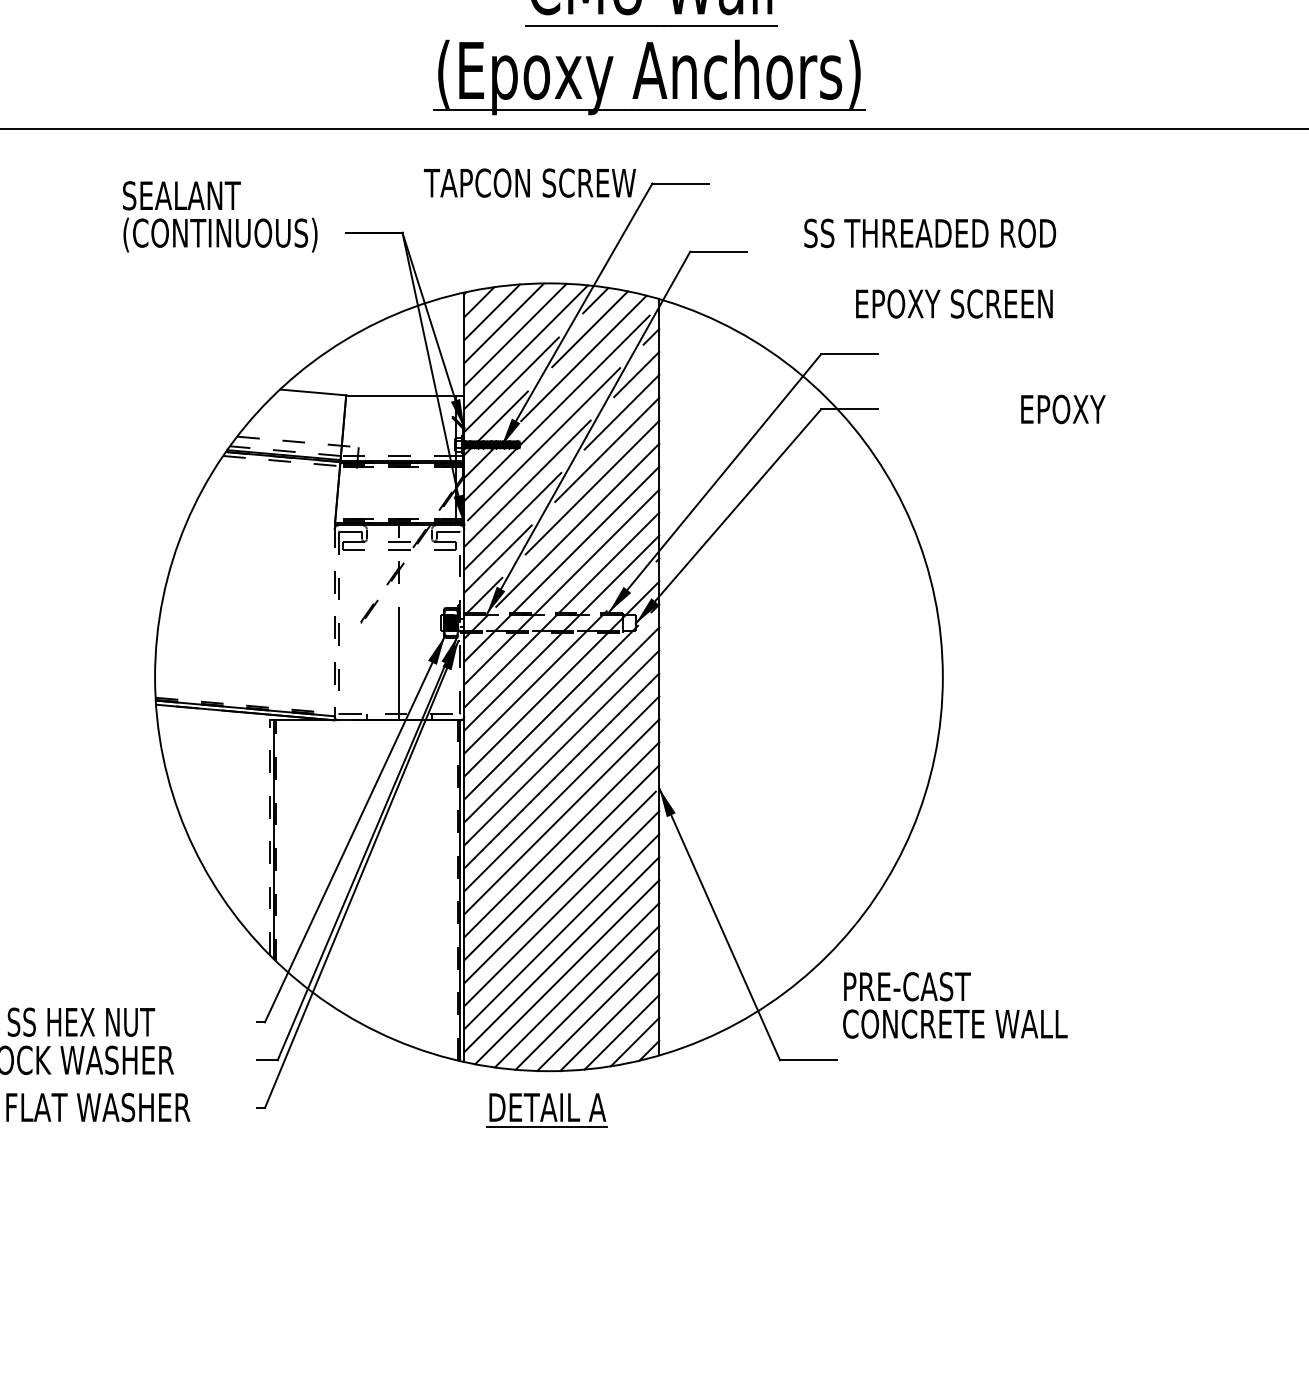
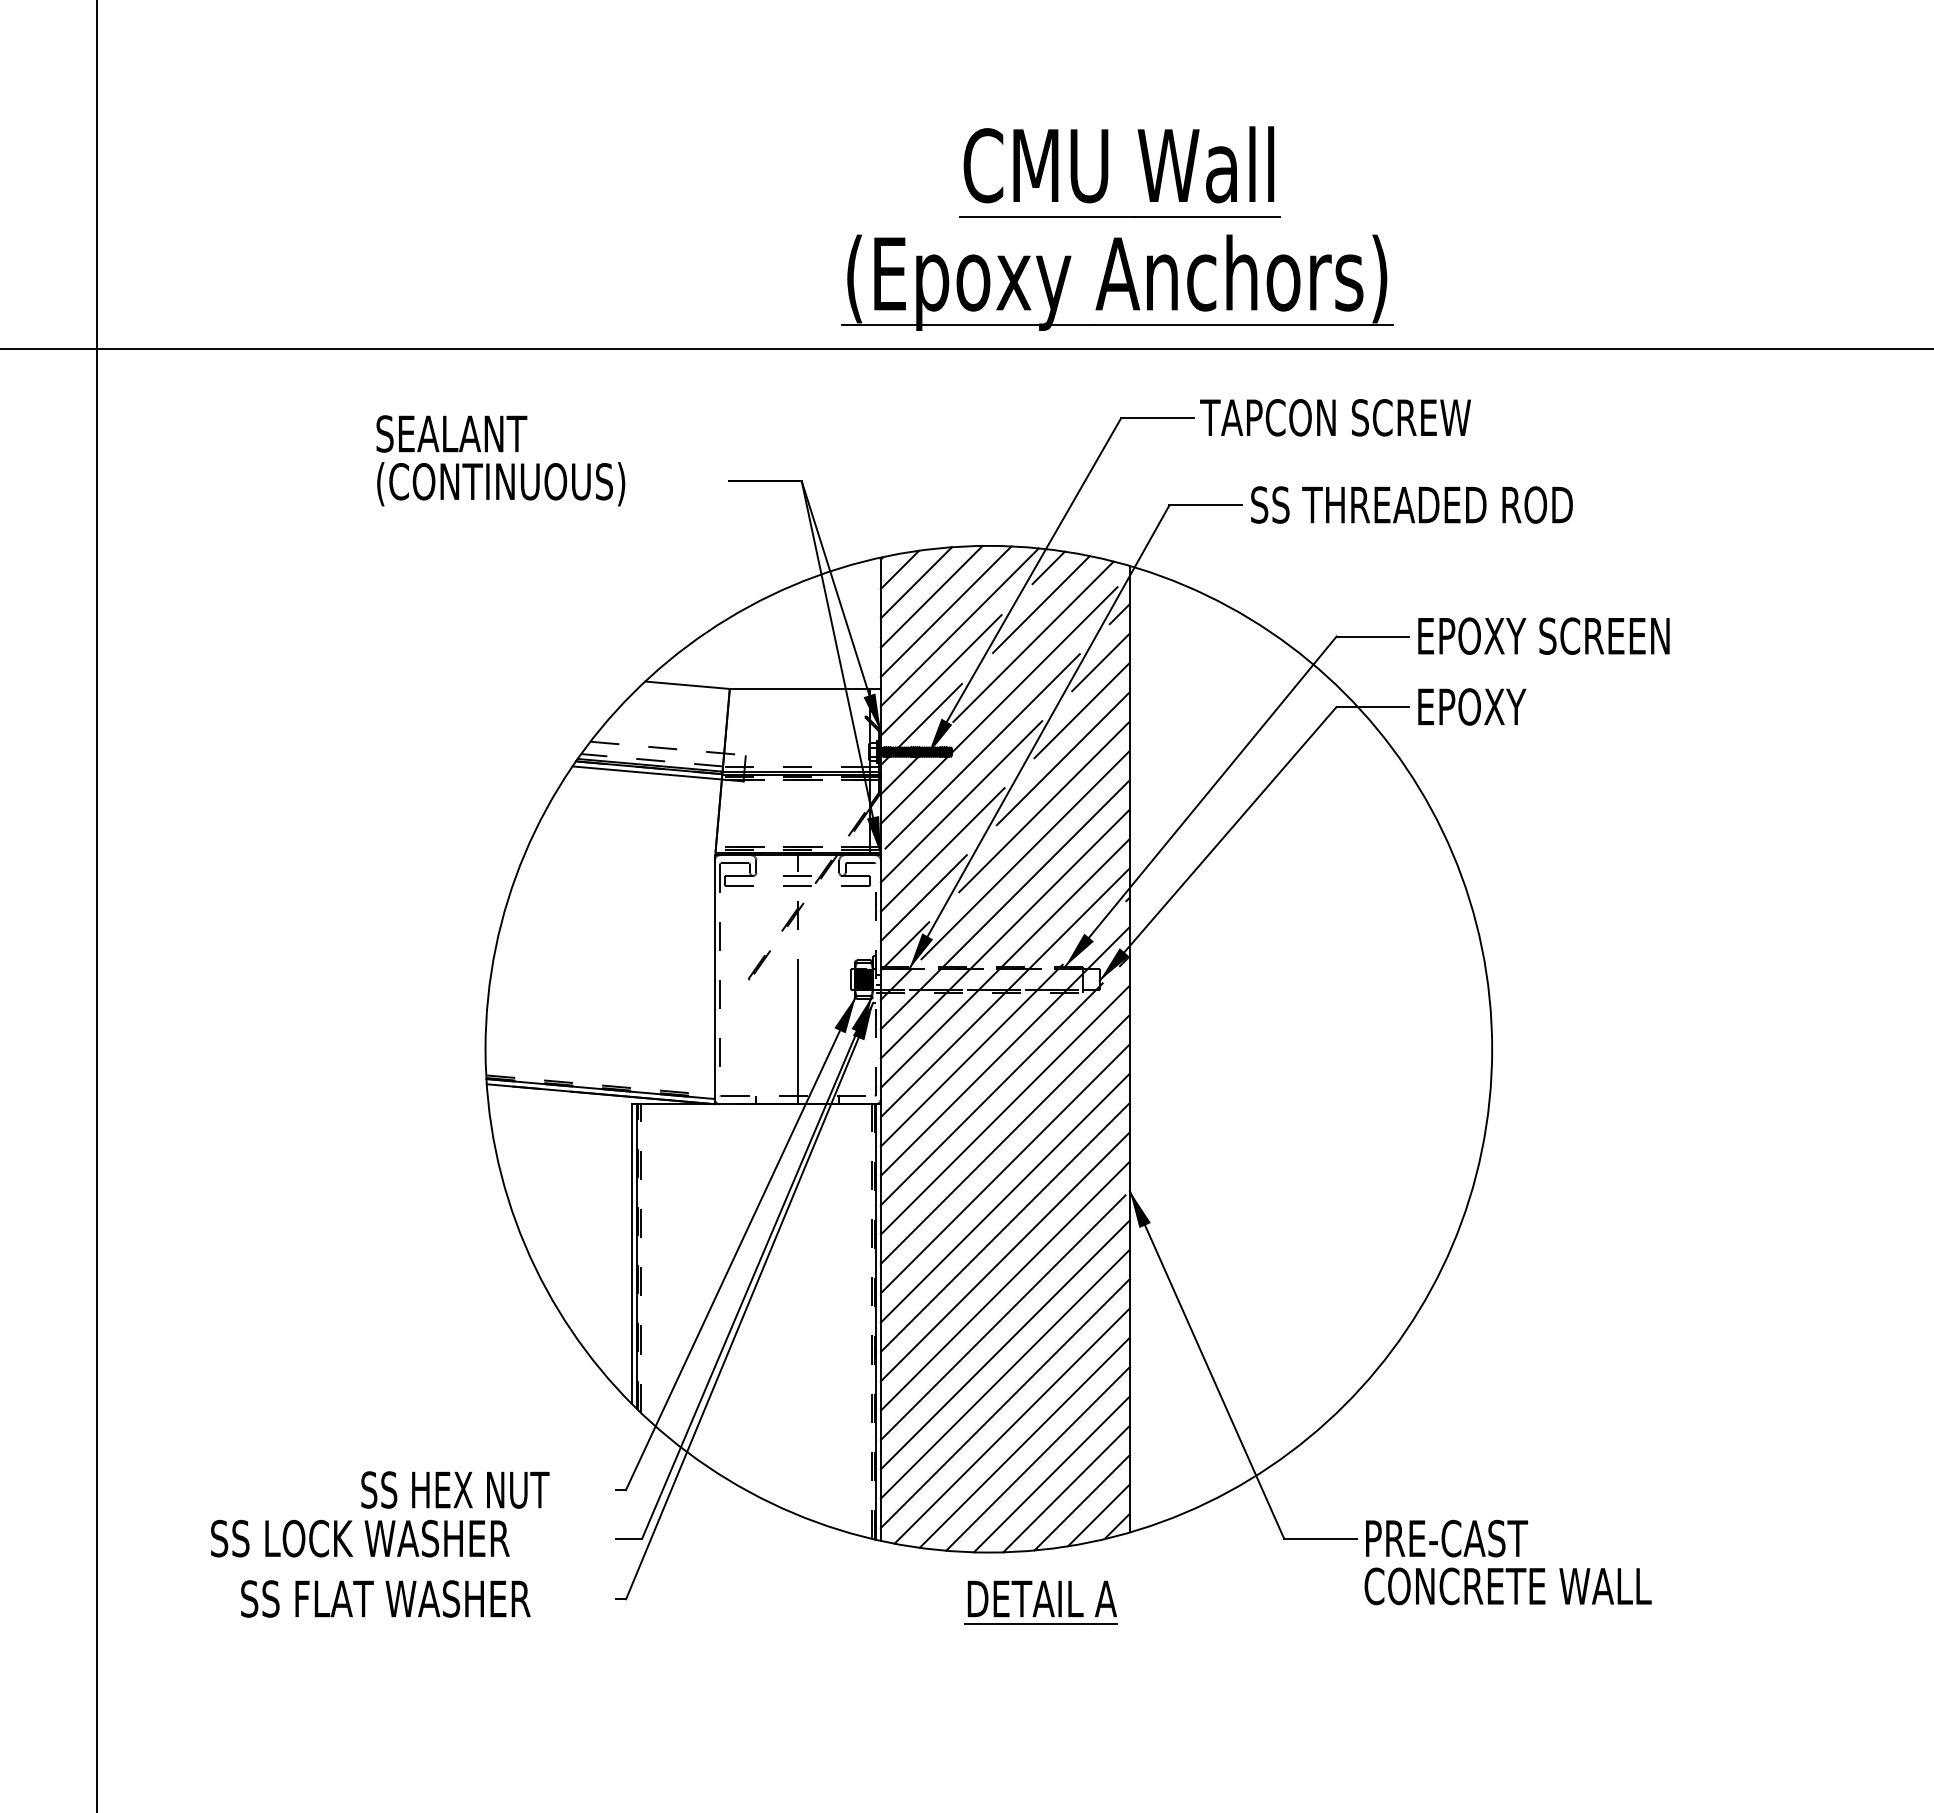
text: (529, 182) -> (1335, 417), moved
text: (219, 216) -> (500, 460), moved
text: (929, 232) -> (1411, 504), moved
text: (954, 303) -> (1543, 635), moved
text: (1063, 409) -> (1472, 706), moved
line: (290, 461) -> (658, 773), dashed -> solid
line: (334, 623) -> (714, 980), dashed -> solid
line: (269, 837) -> (631, 1254), dashed -> solid
text: (954, 1005) -> (1507, 1562), moved
text: (81, 1021) -> (455, 1489), moved
part: (546, 1110) -> (1040, 1602), moved

